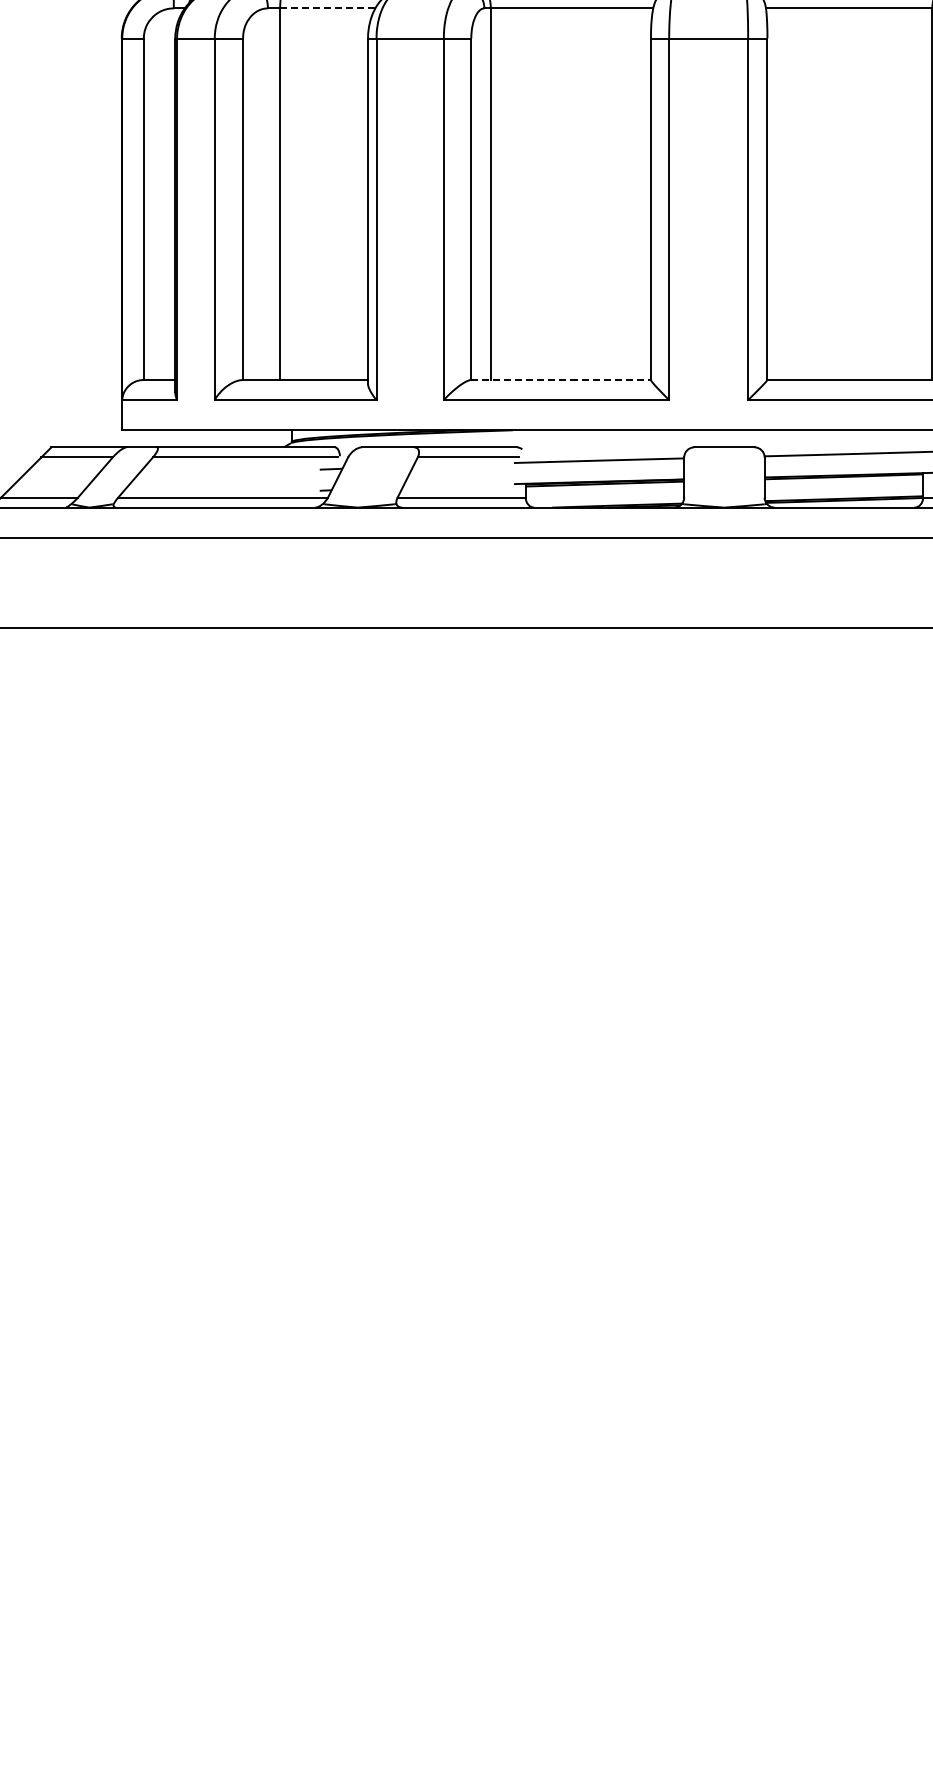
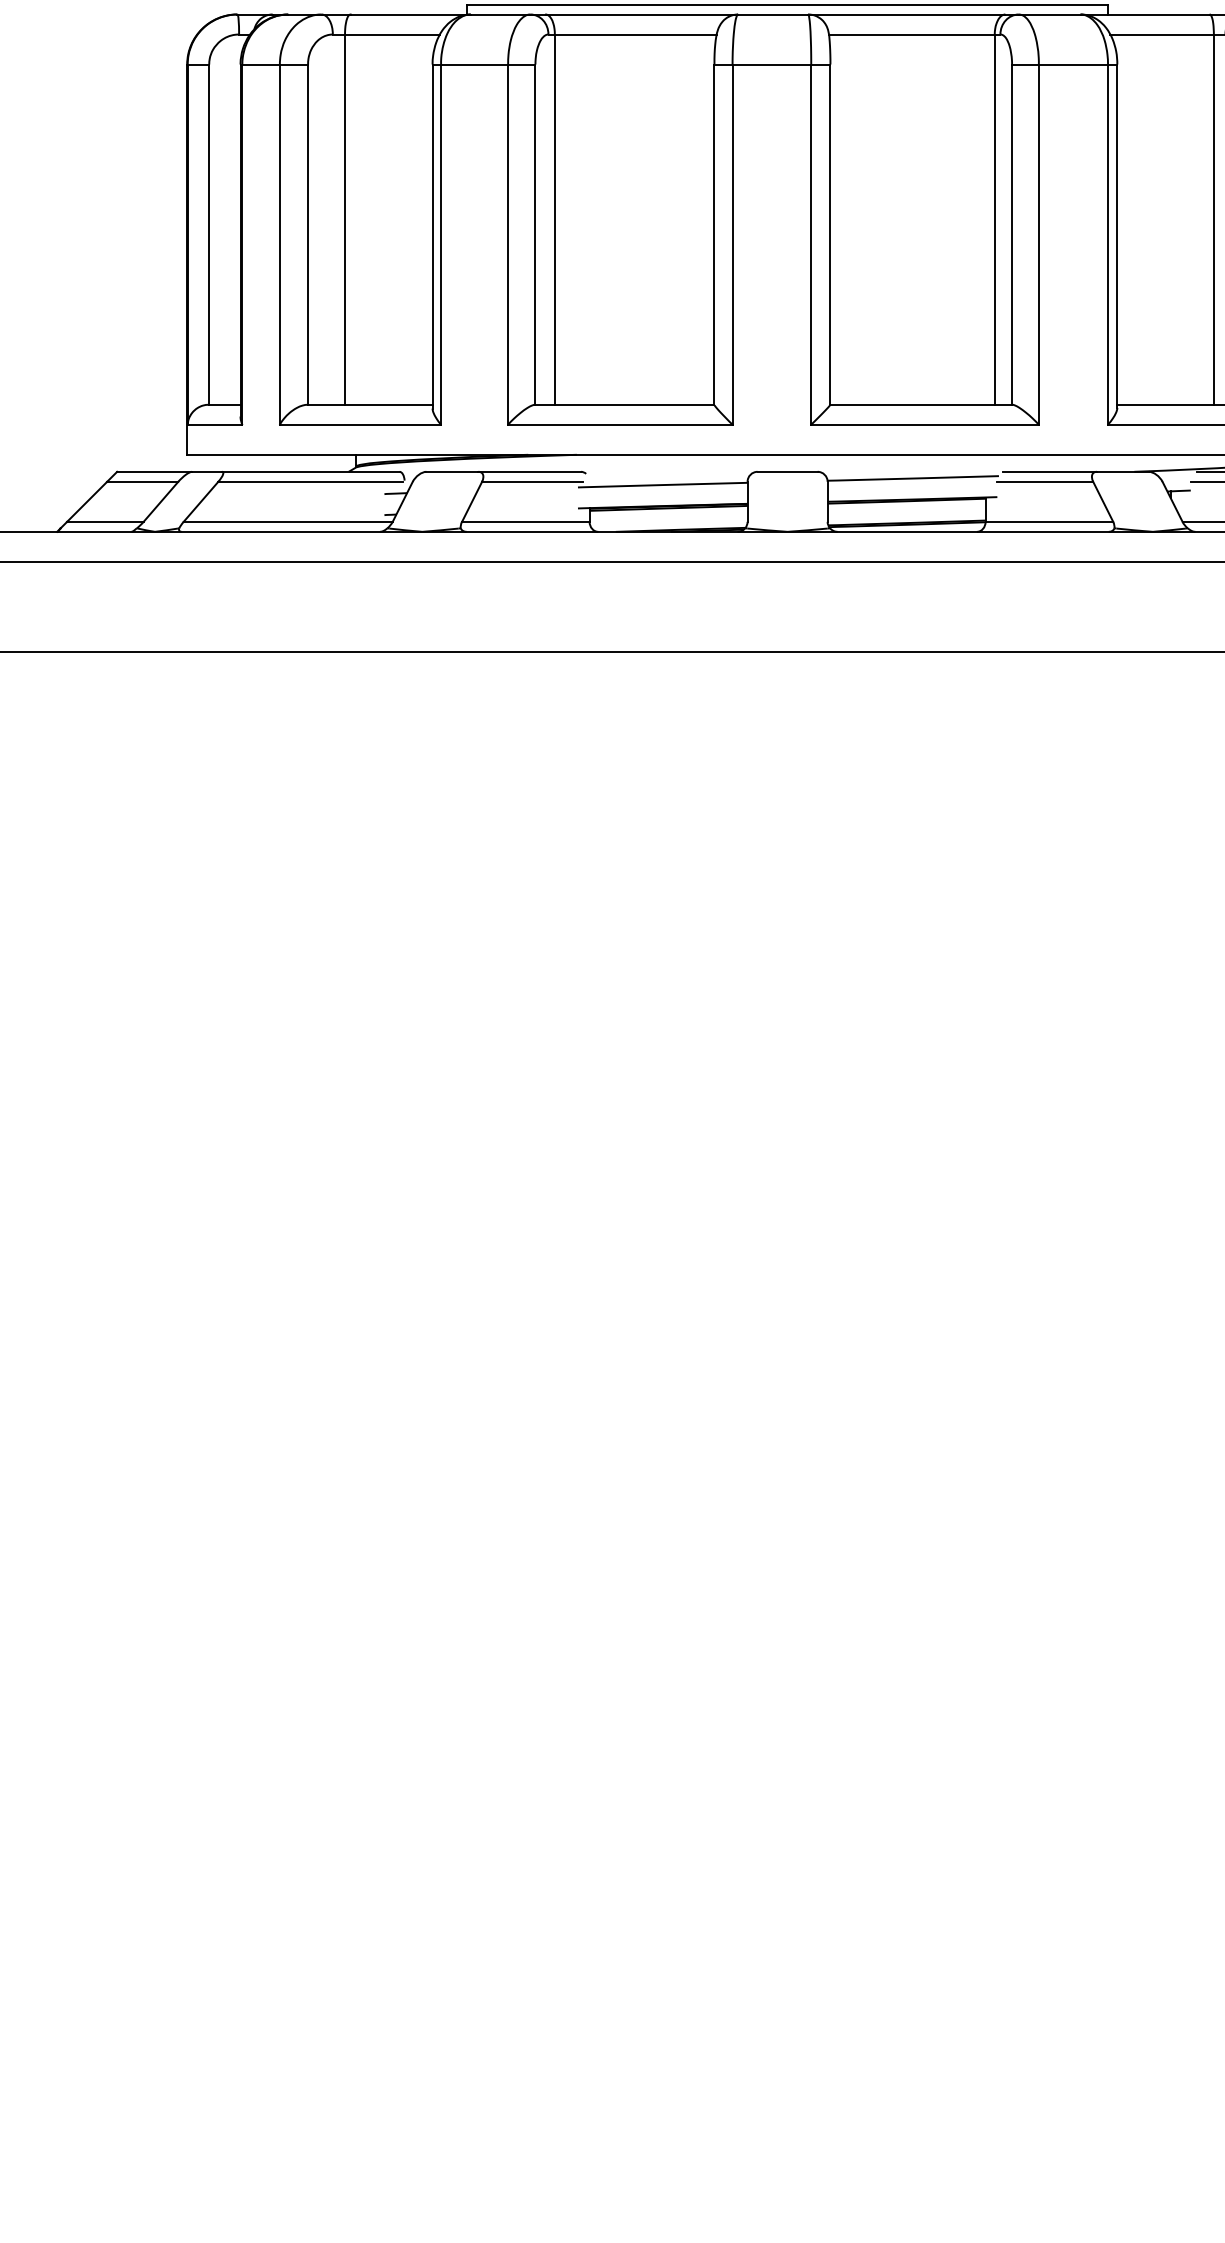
line: (326, 8) -> (391, 34), dashed -> solid
line: (560, 379) -> (624, 404), dashed -> solid

